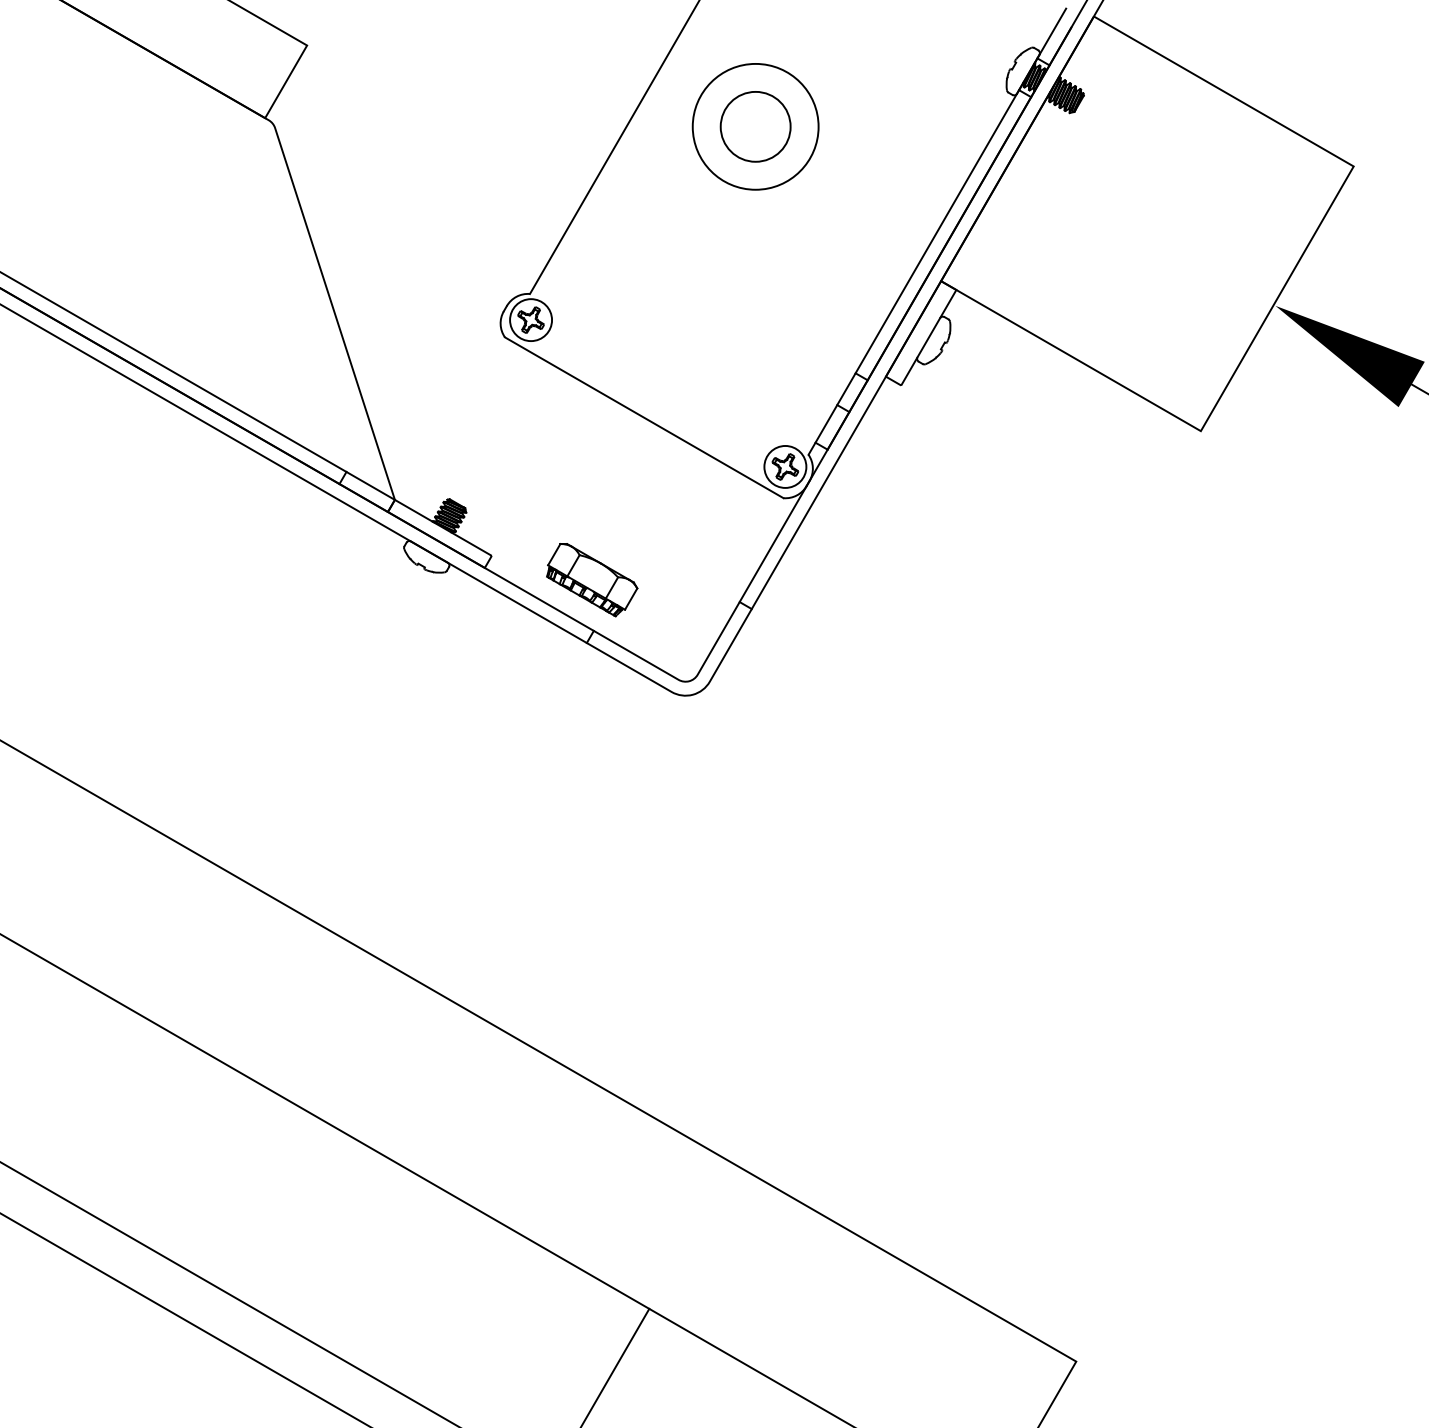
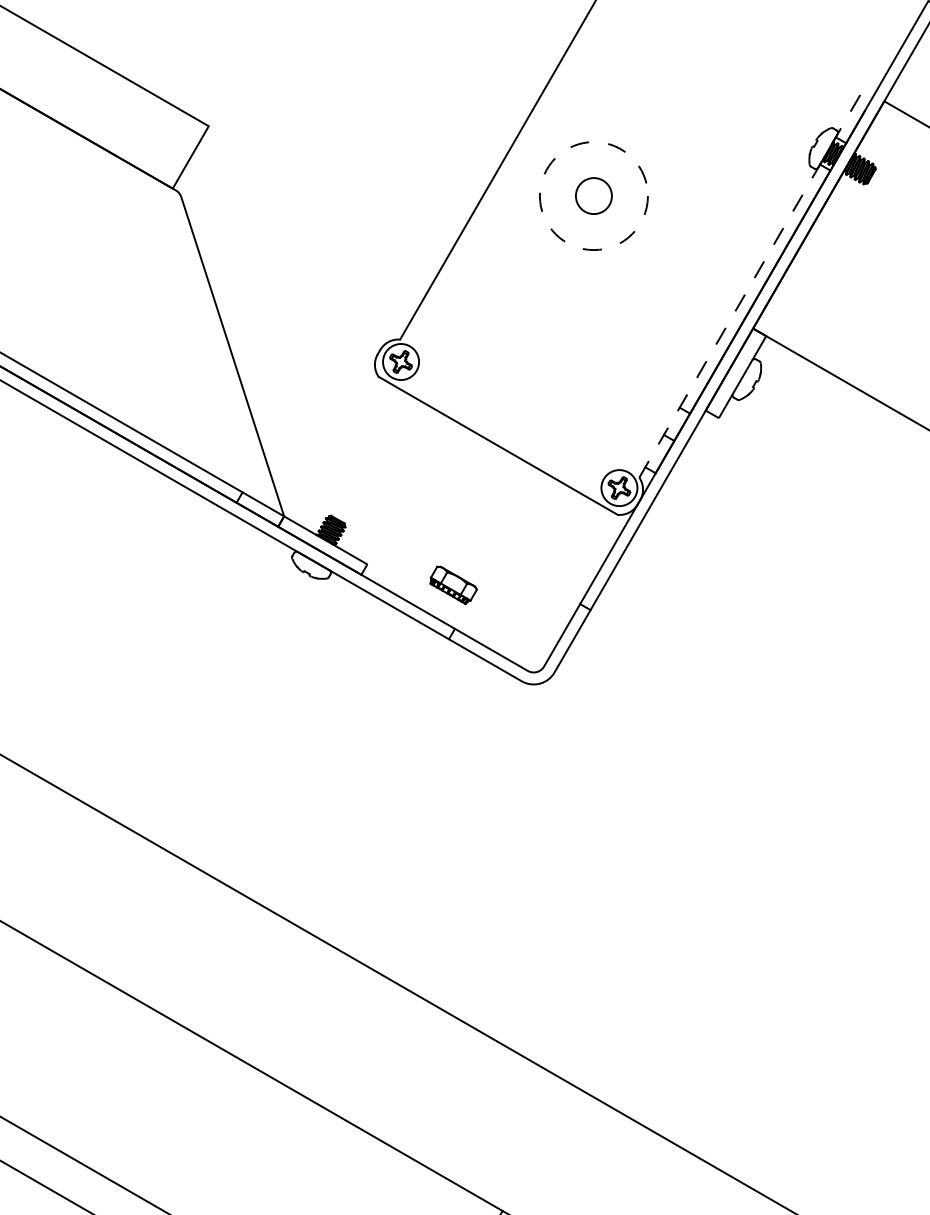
circle: (755, 126) -> (593, 195), size x0.6
circle: (755, 126) -> (593, 195), solid -> dashed
line: (937, 231) -> (750, 285), solid -> dashed
part: (592, 580) -> (453, 585), size x0.6

